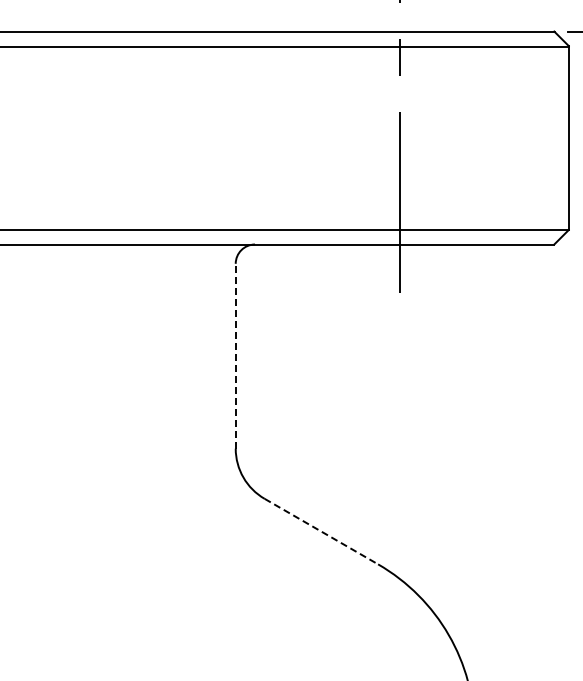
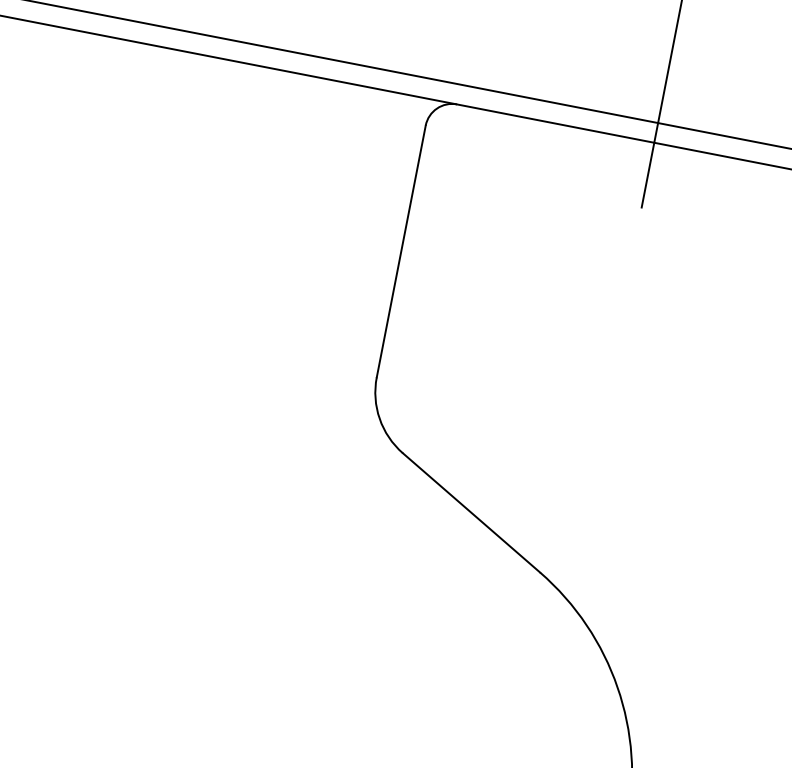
line: (235, 355) -> (401, 250), dashed -> solid
line: (321, 531) -> (471, 512), dashed -> solid

